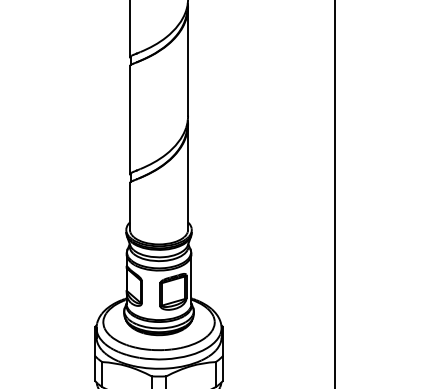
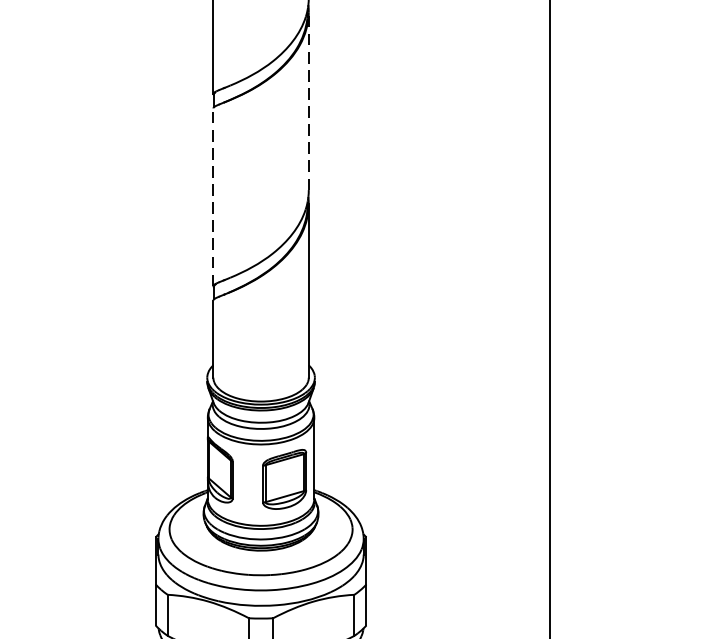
line: (188, 61) -> (309, 100), solid -> dashed
line: (130, 119) -> (214, 196), solid -> dashed

